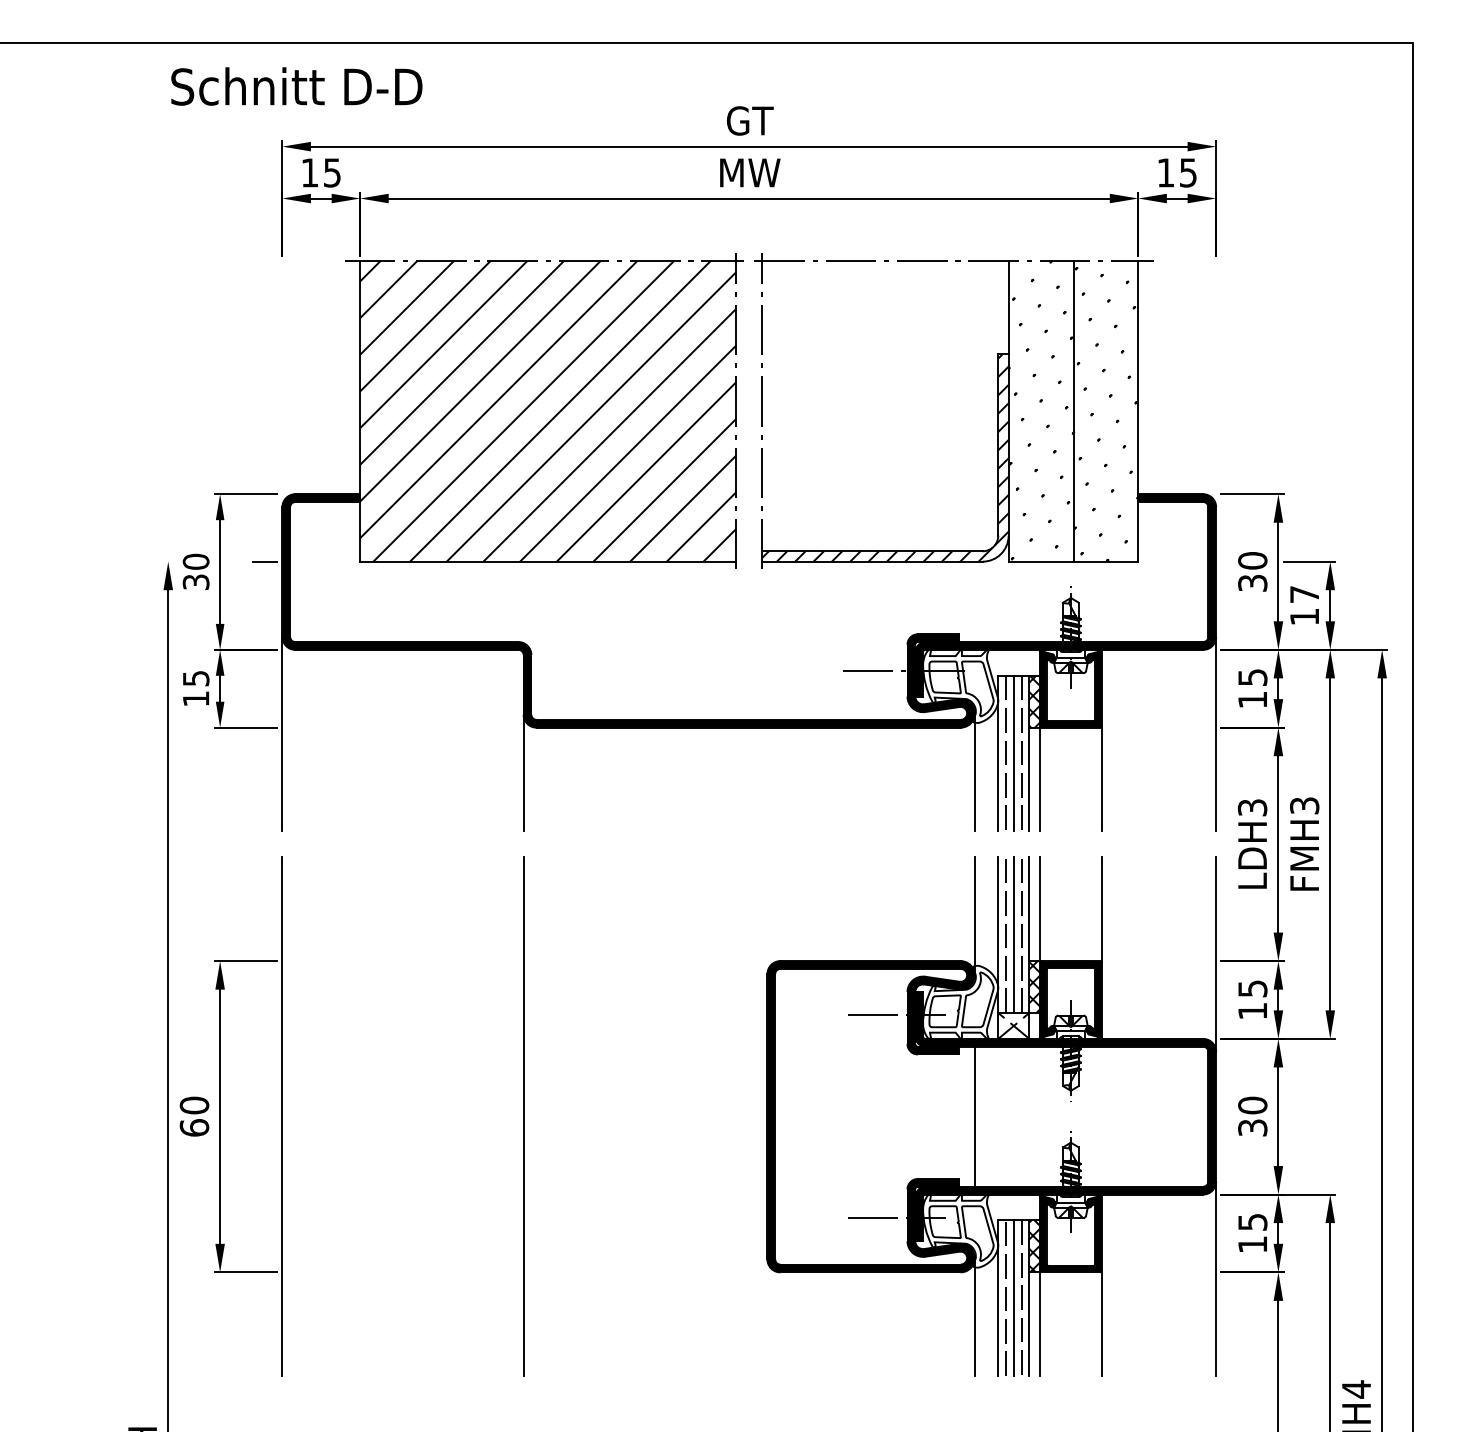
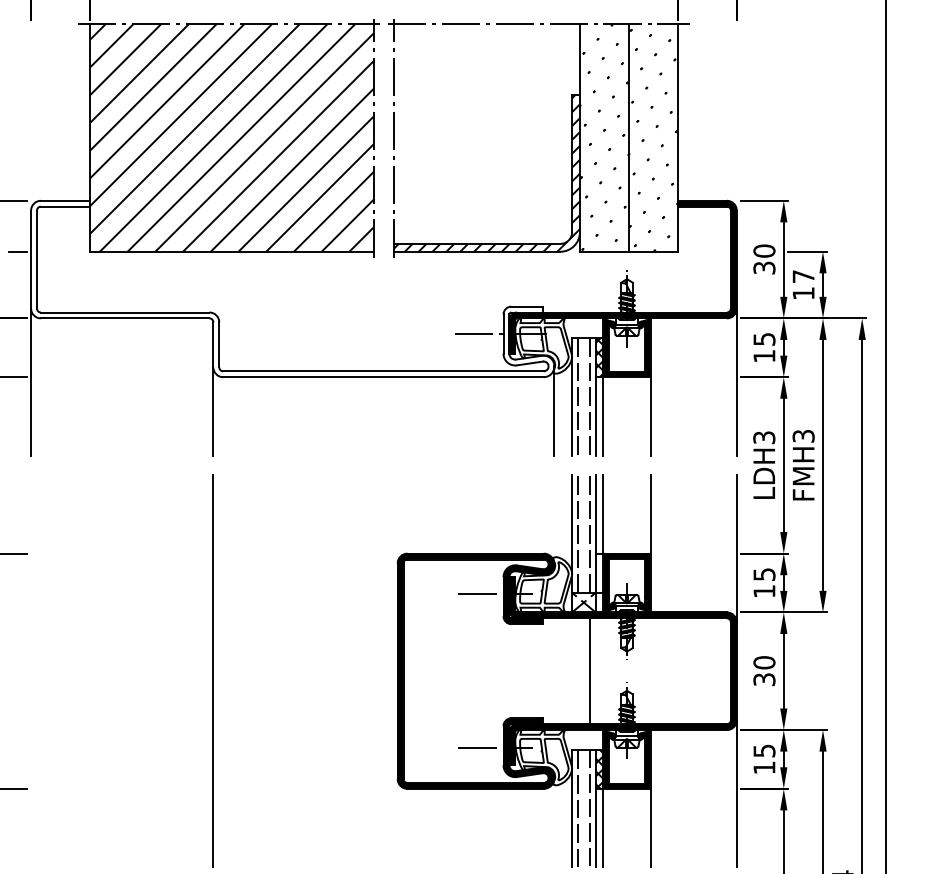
fill: (628, 610) -> (292, 288), removed
line: (1013, 753) -> (583, 396), removed
line: (974, 915) -> (554, 519), removed
line: (1013, 934) -> (583, 533), removed
hatch: (1034, 986) -> (599, 572), removed
line: (282, 1116) -> (31, 671), removed
line: (974, 1116) -> (589, 671), moved
line: (1013, 1298) -> (583, 808), removed
line: (974, 1317) -> (554, 822), removed

